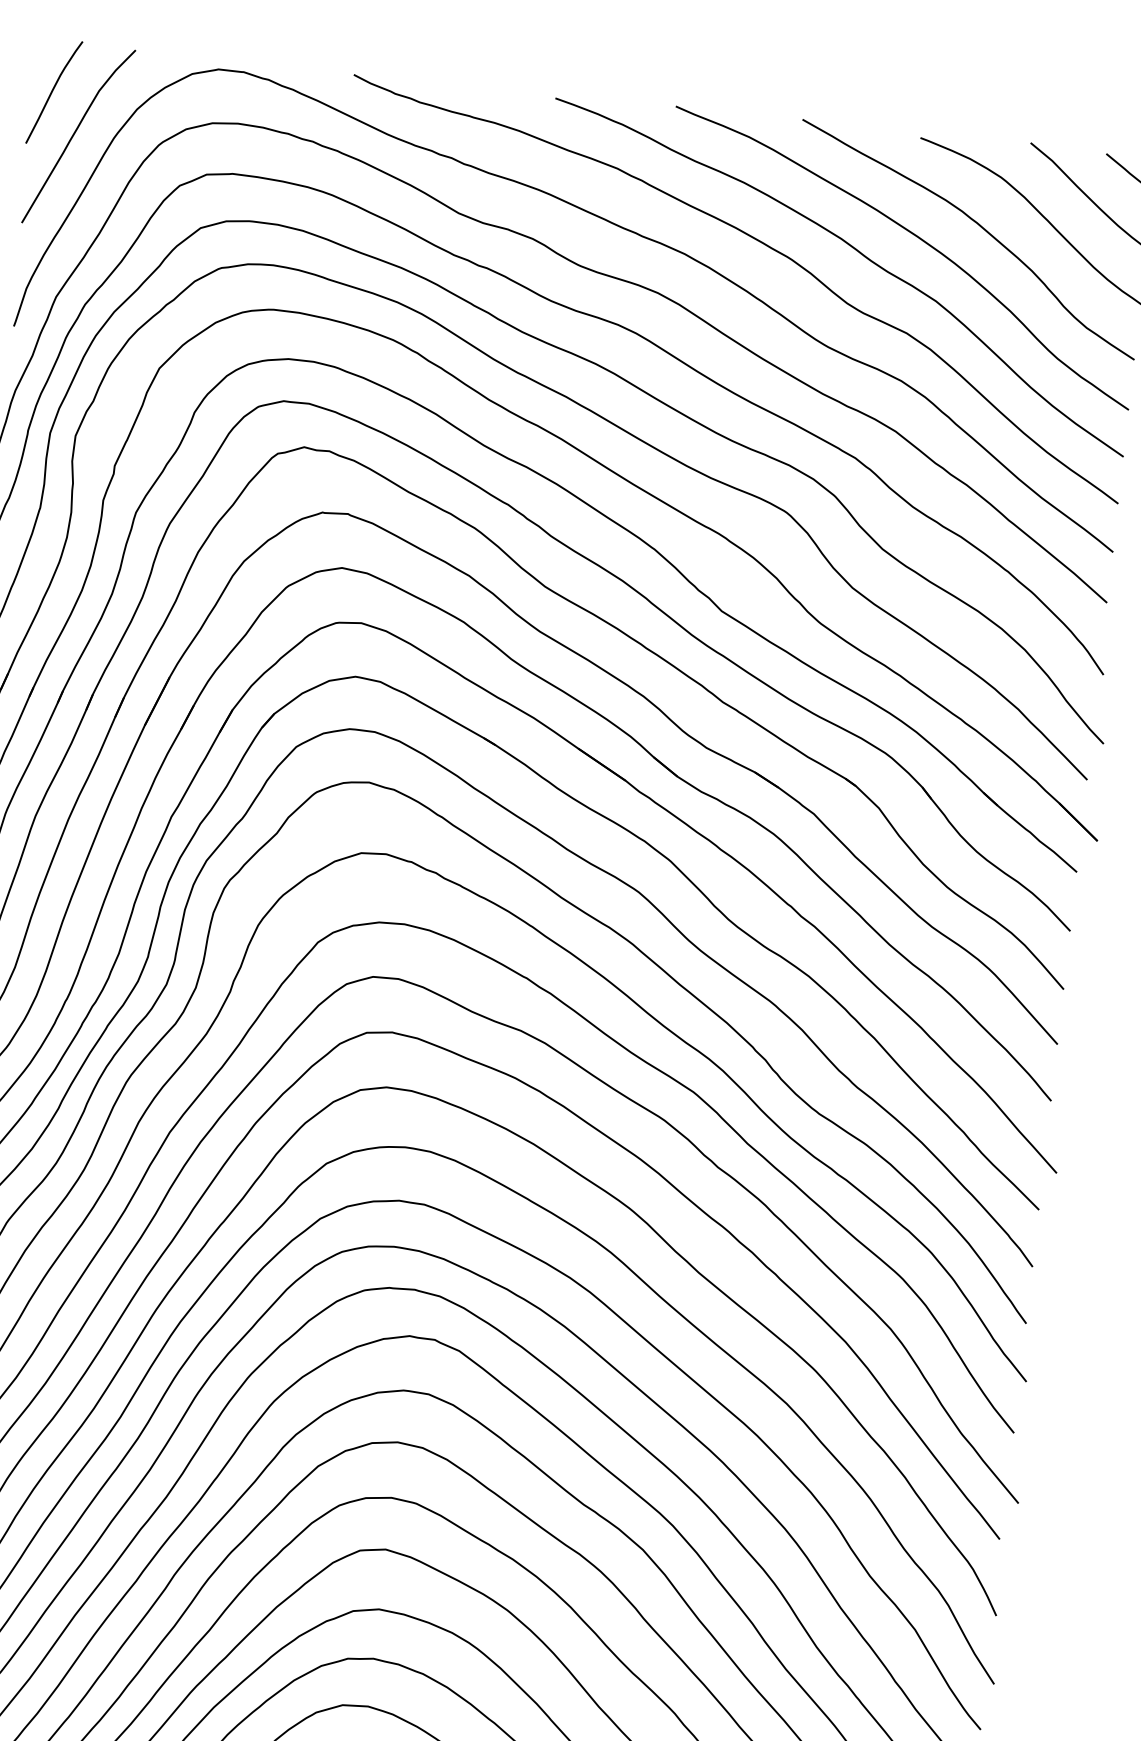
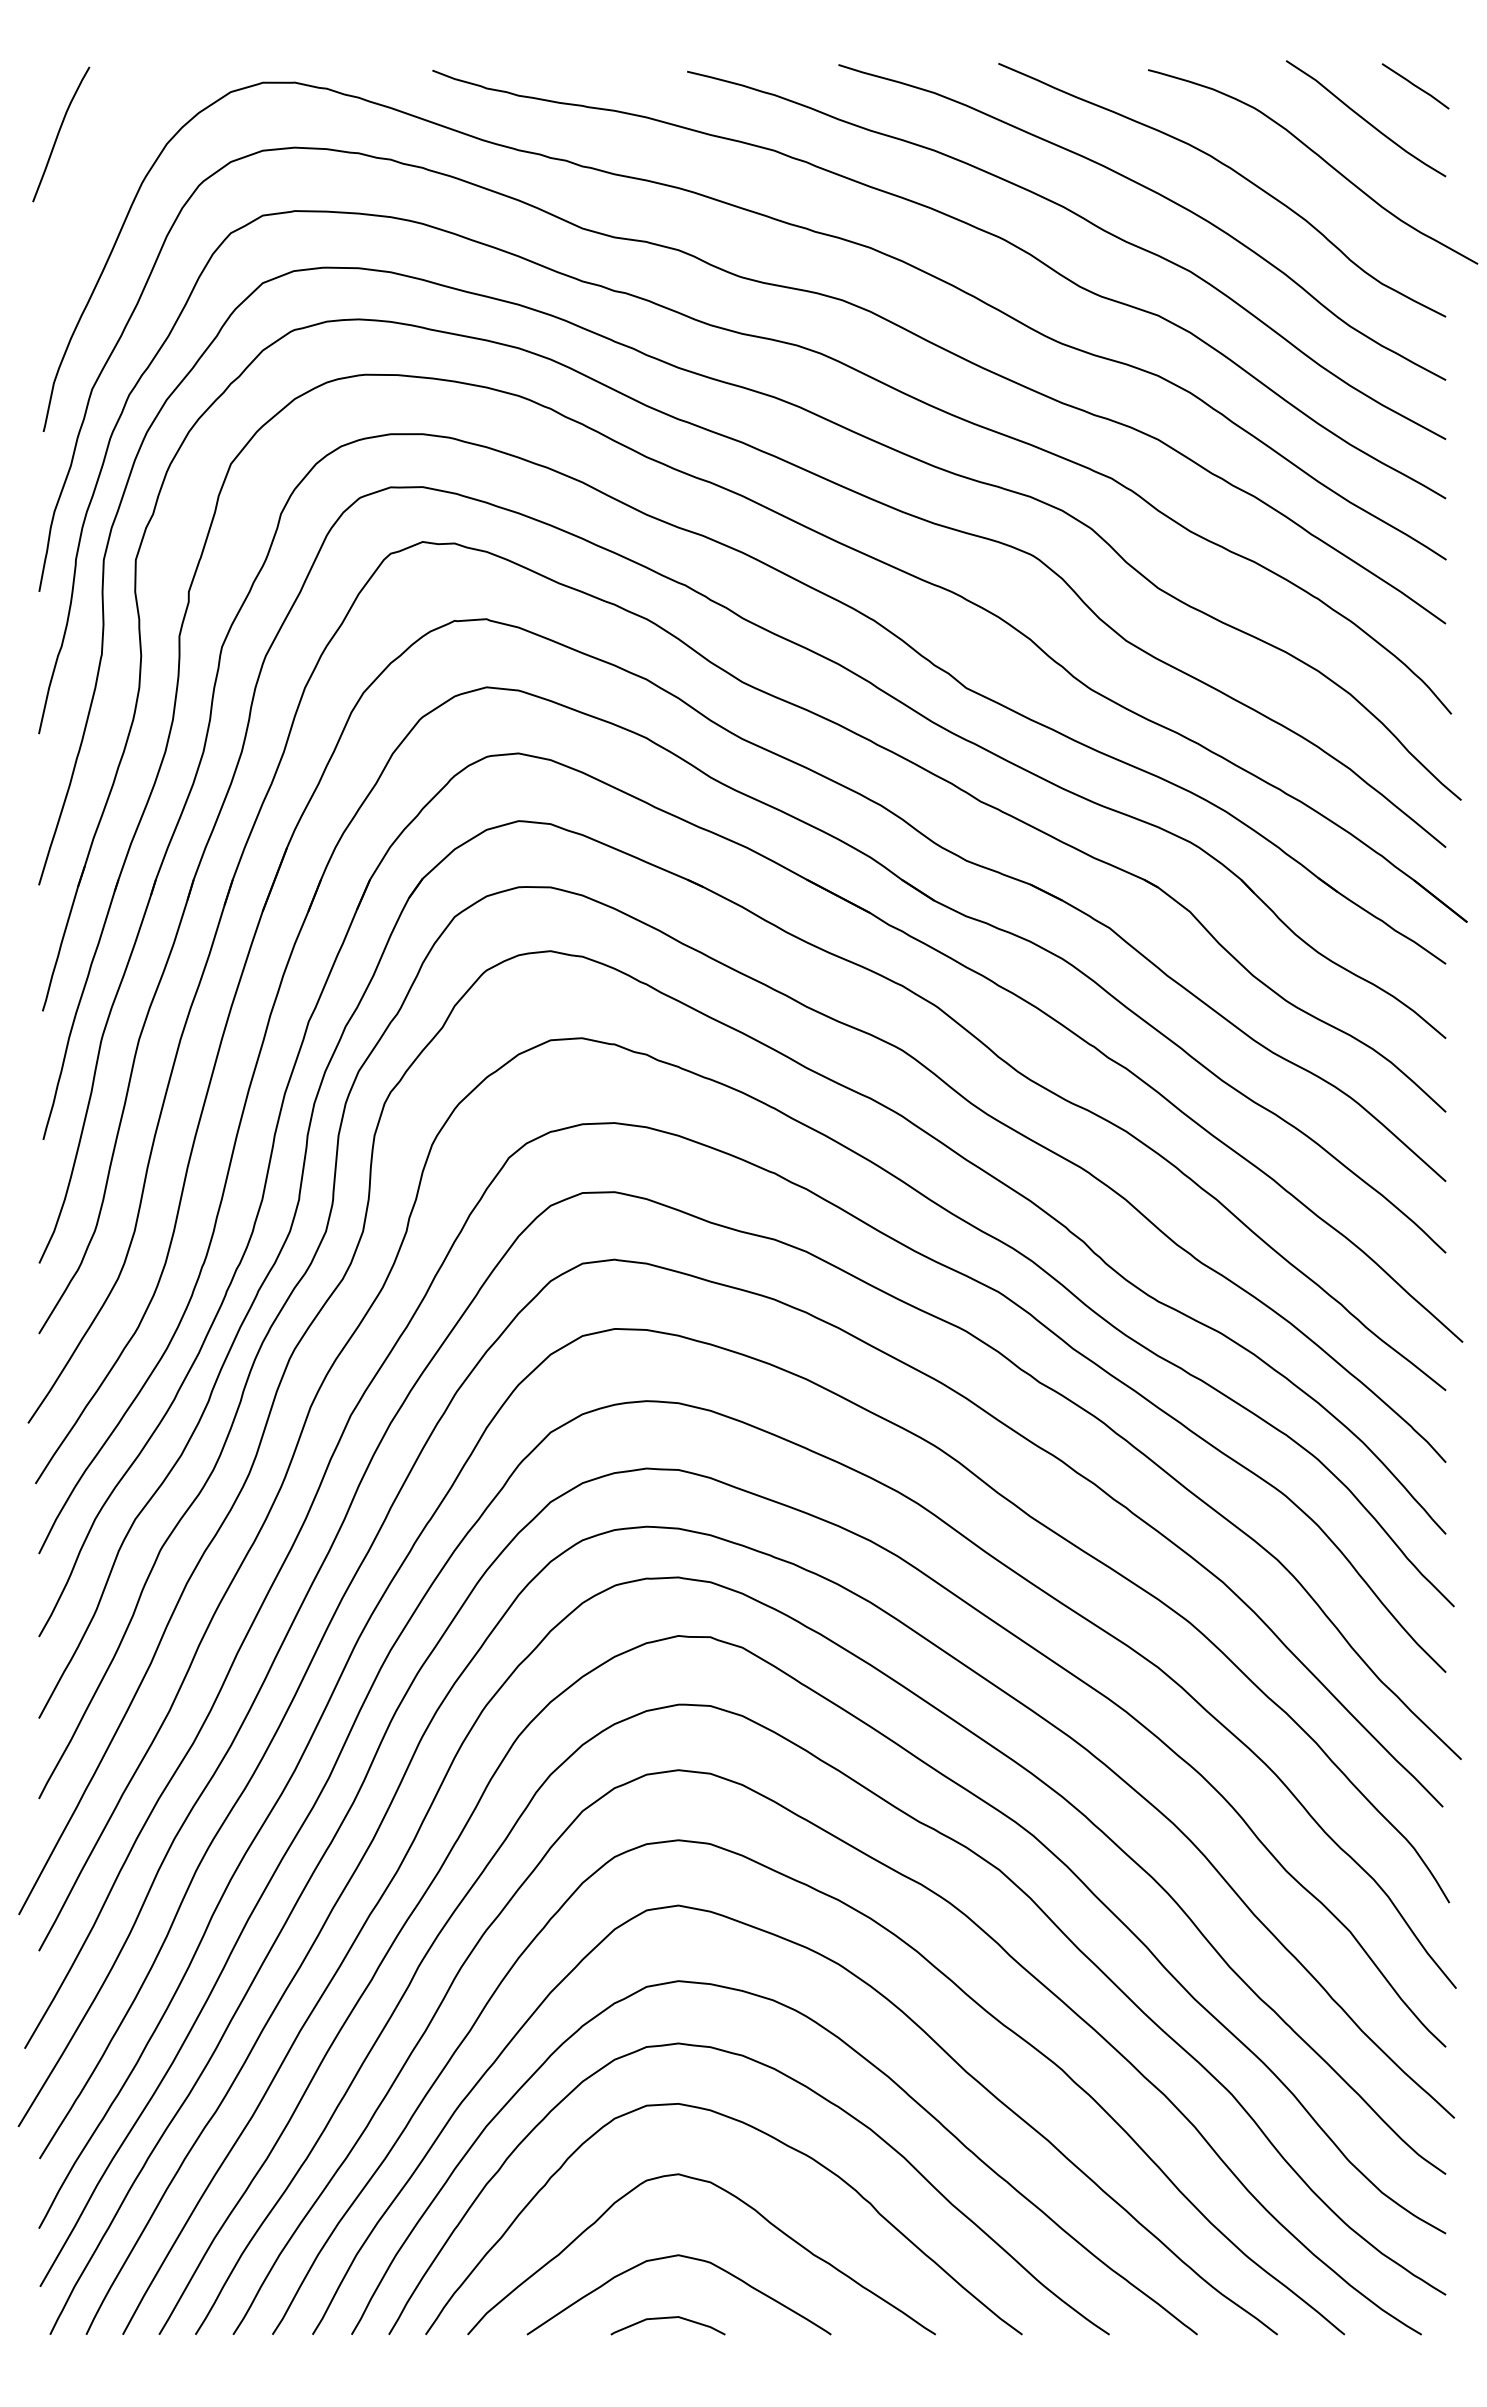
curve: (75, 133) -> (93, 182), removed

